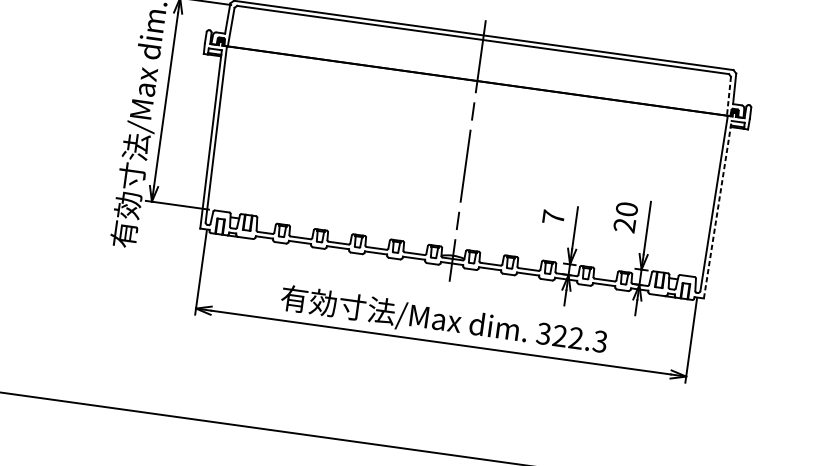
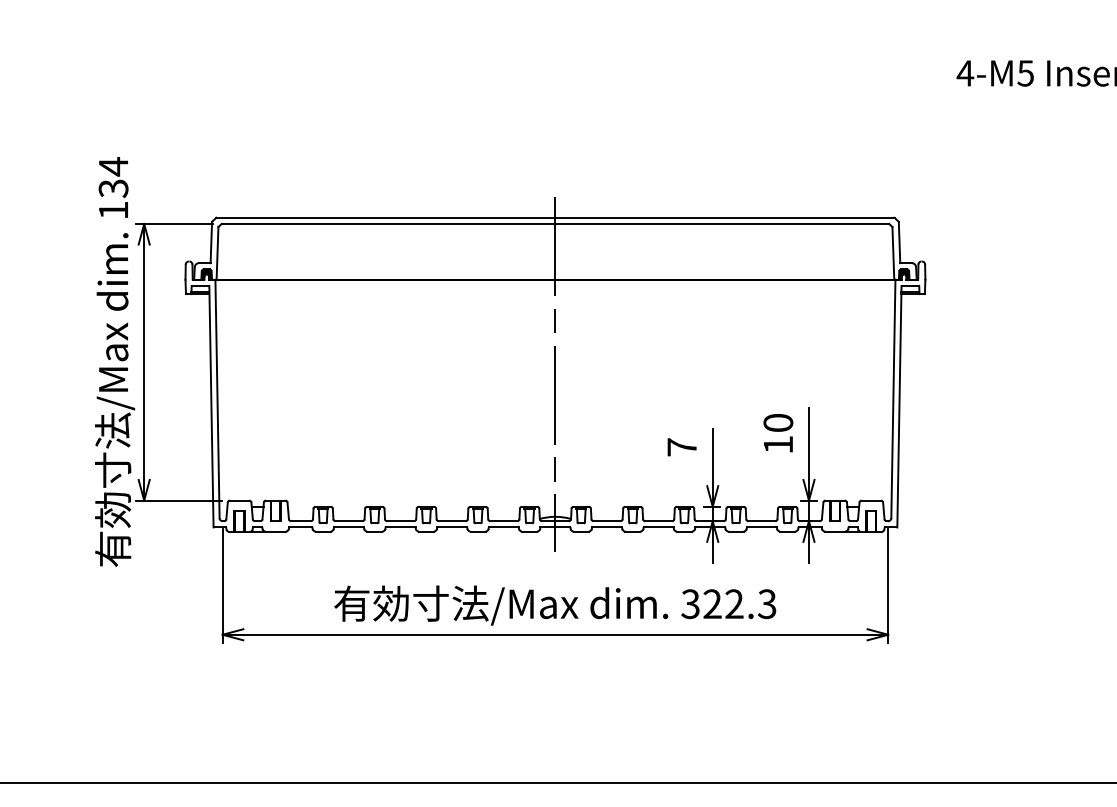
line: (729, 96) -> (893, 253), dashed -> solid
line: (717, 209) -> (899, 406), dashed -> solid
text: (624, 225) -> (777, 444), 20 -> 10

